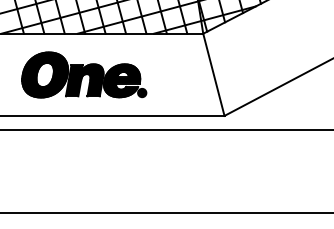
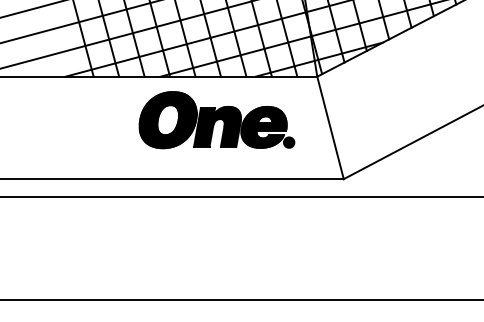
part: (83, 75) -> (216, 120), moved

